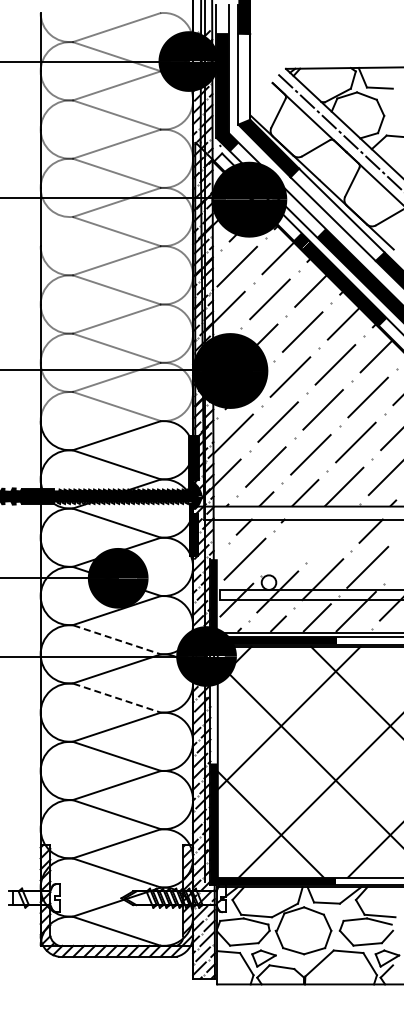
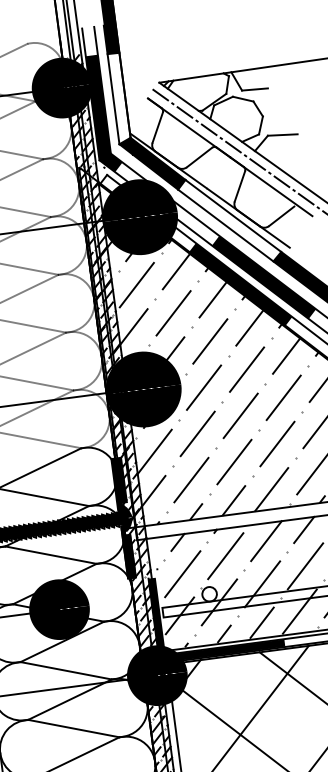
line: (332, 537) -> (266, 541), added
line: (289, 546) -> (225, 555), added
line: (116, 639) -> (65, 670), dashed -> solid
line: (116, 698) -> (73, 729), dashed -> solid

